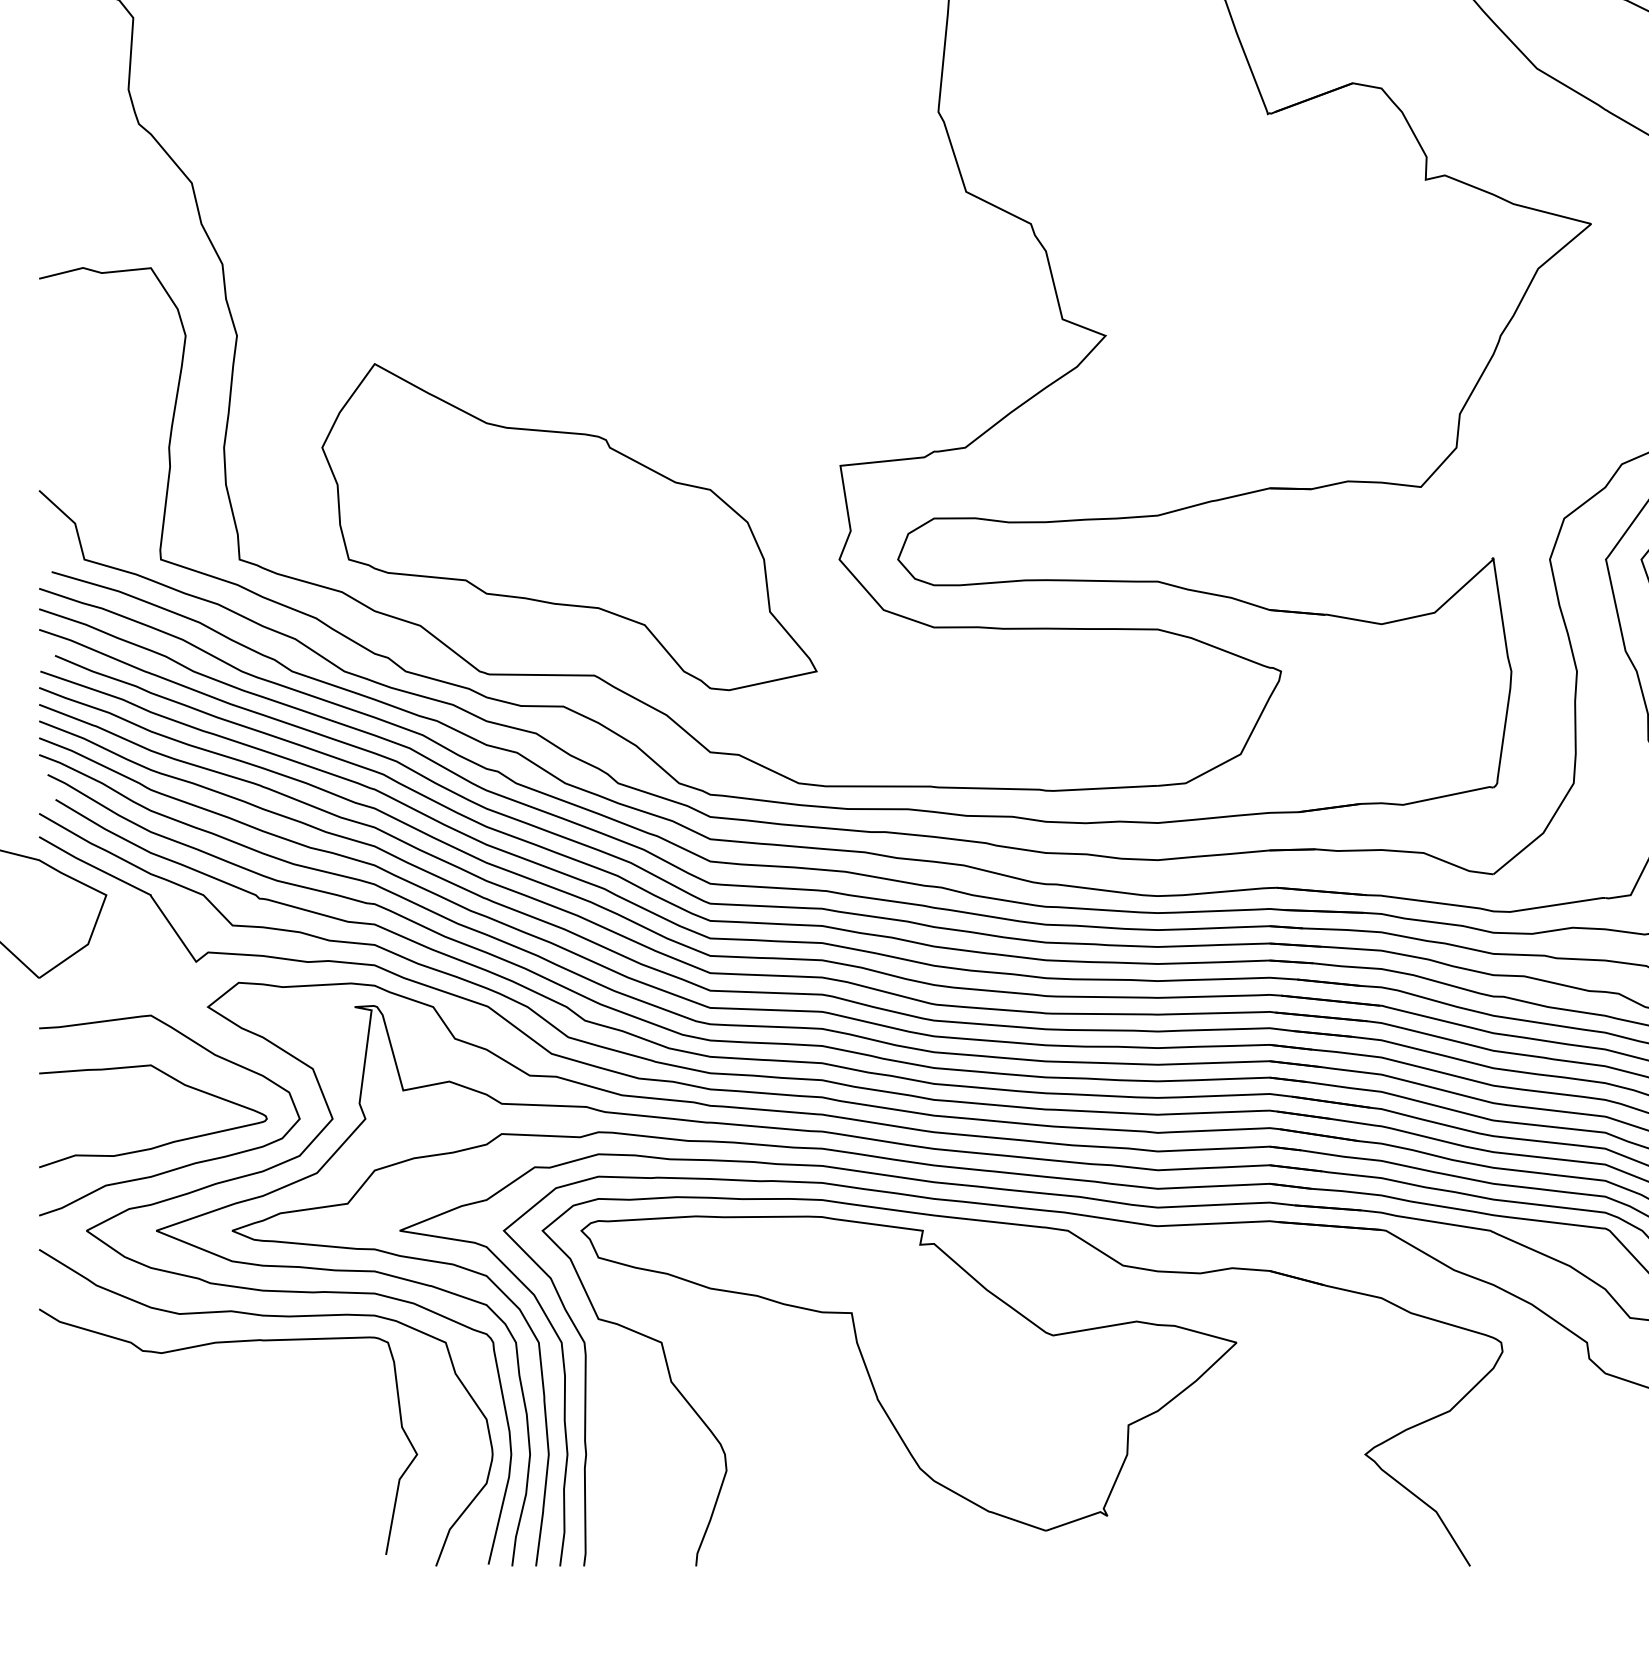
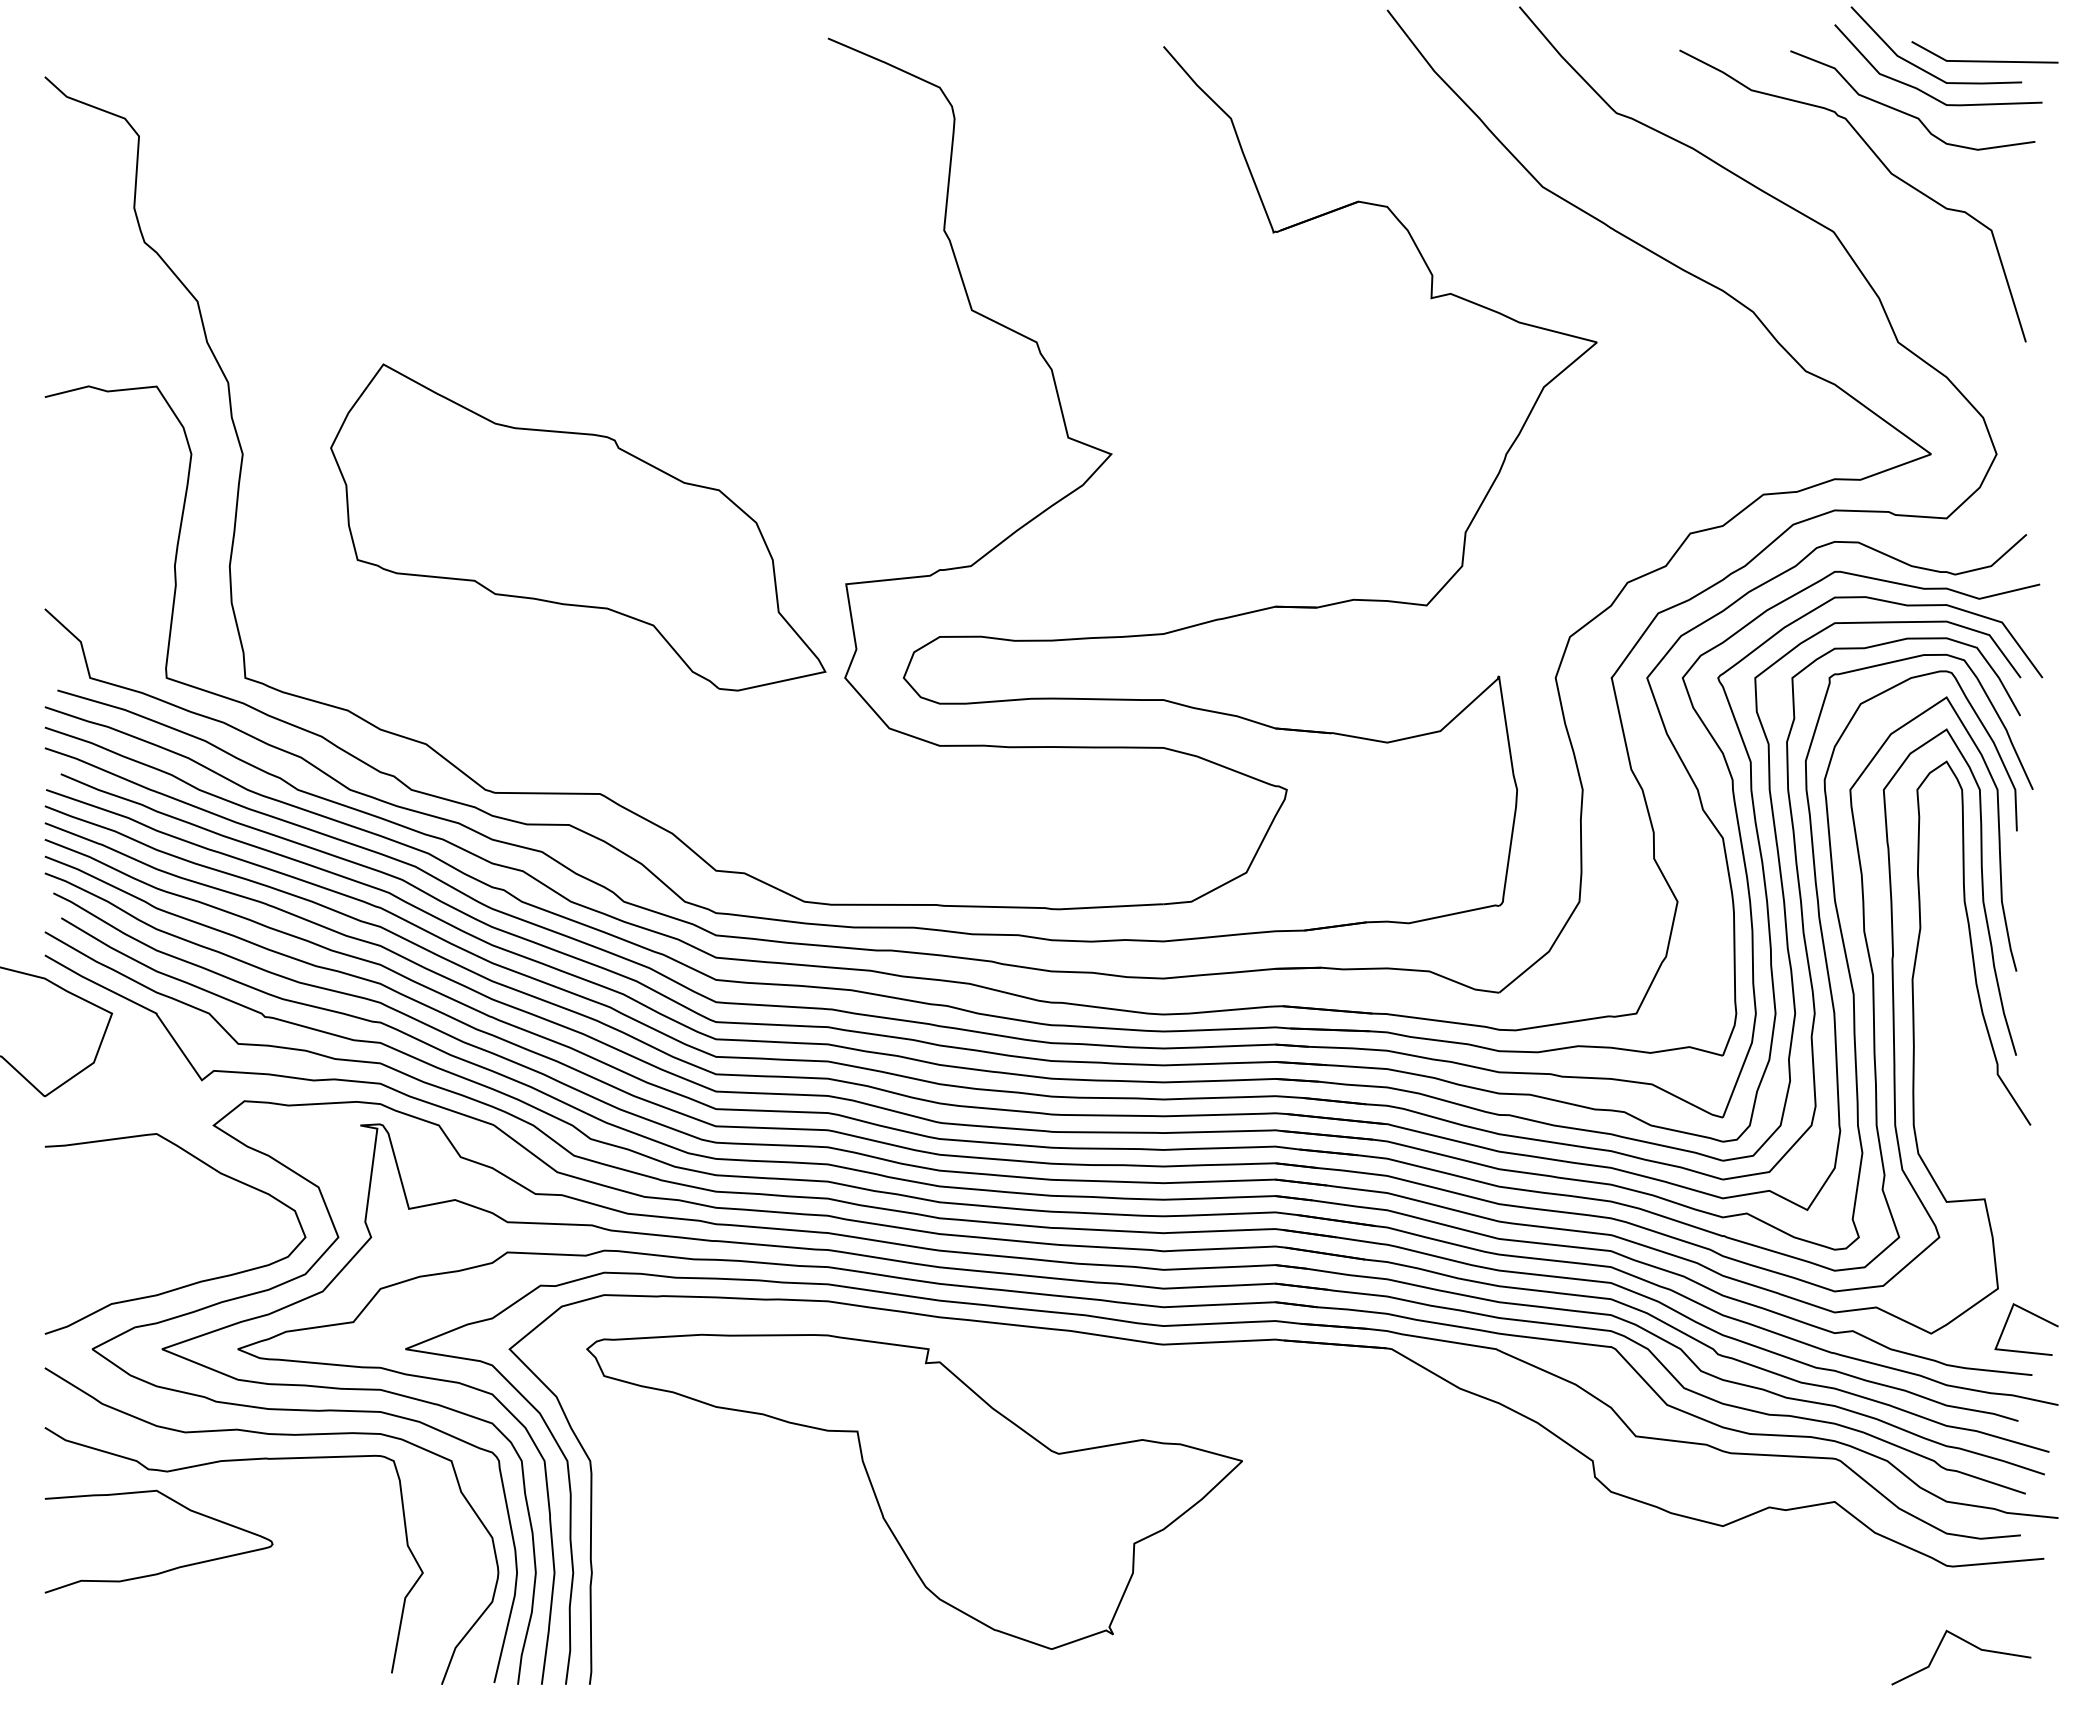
part: (569, 527) -> (578, 527), moved
curve: (162, 1144) -> (168, 1569), moved
part: (1105, 1256) -> (1111, 1374), removed

